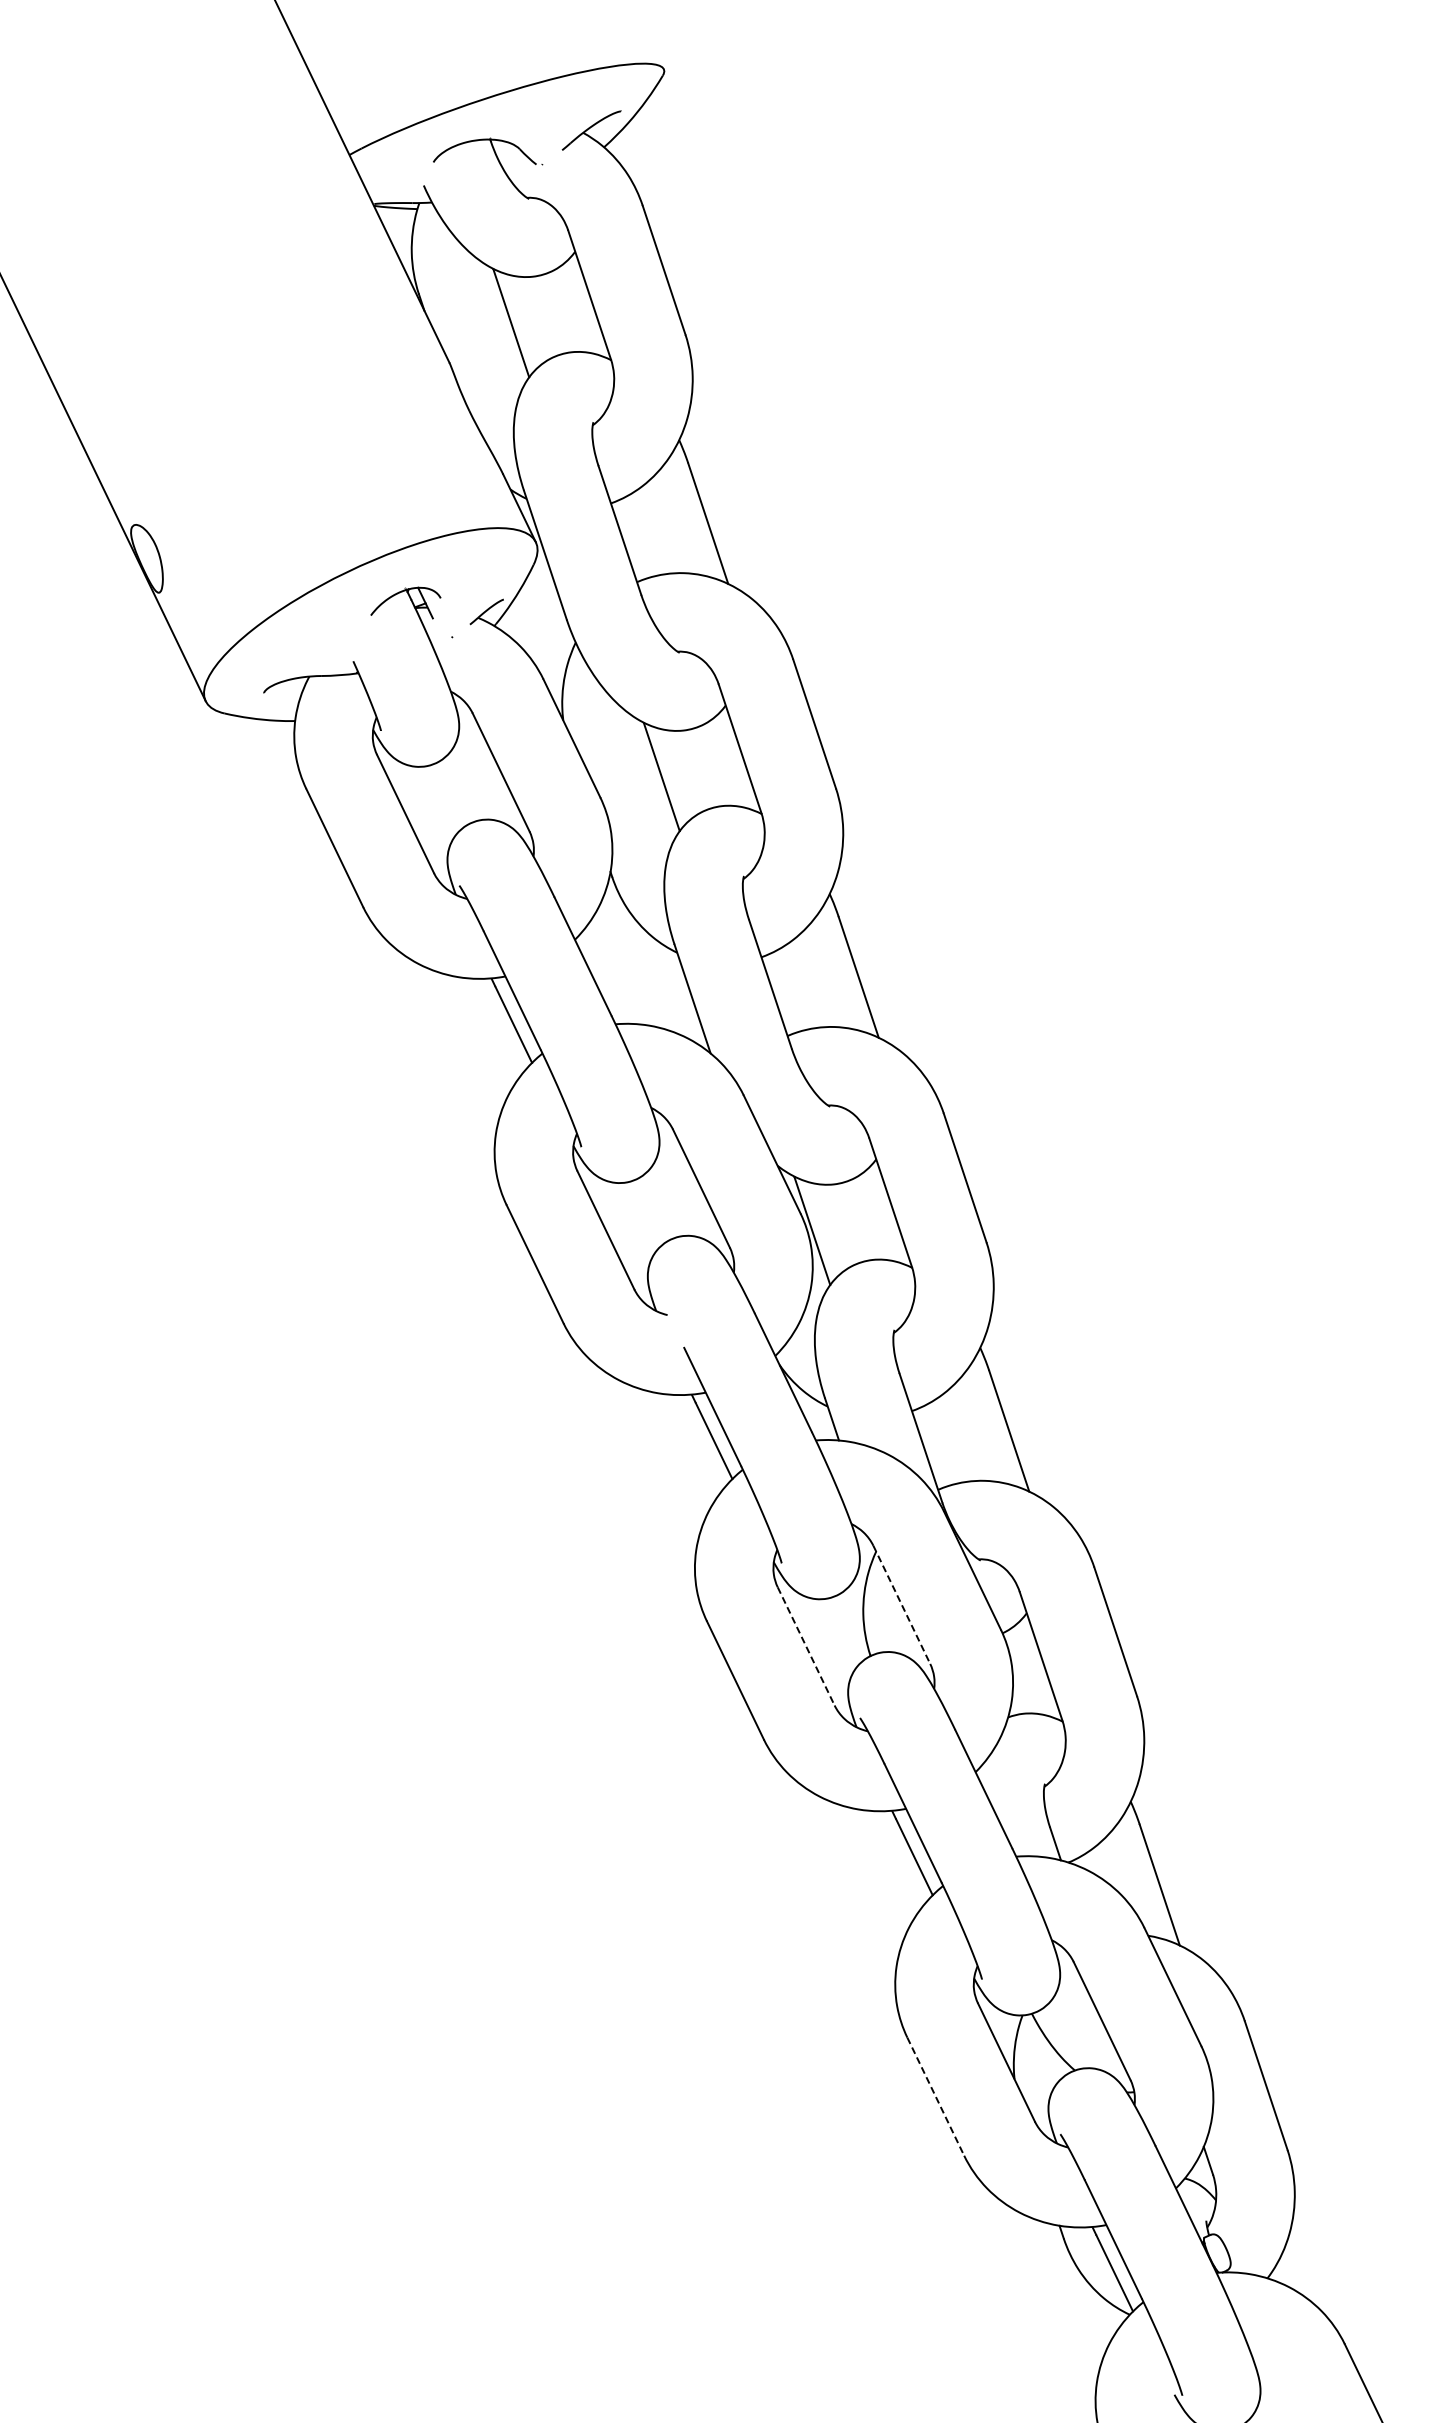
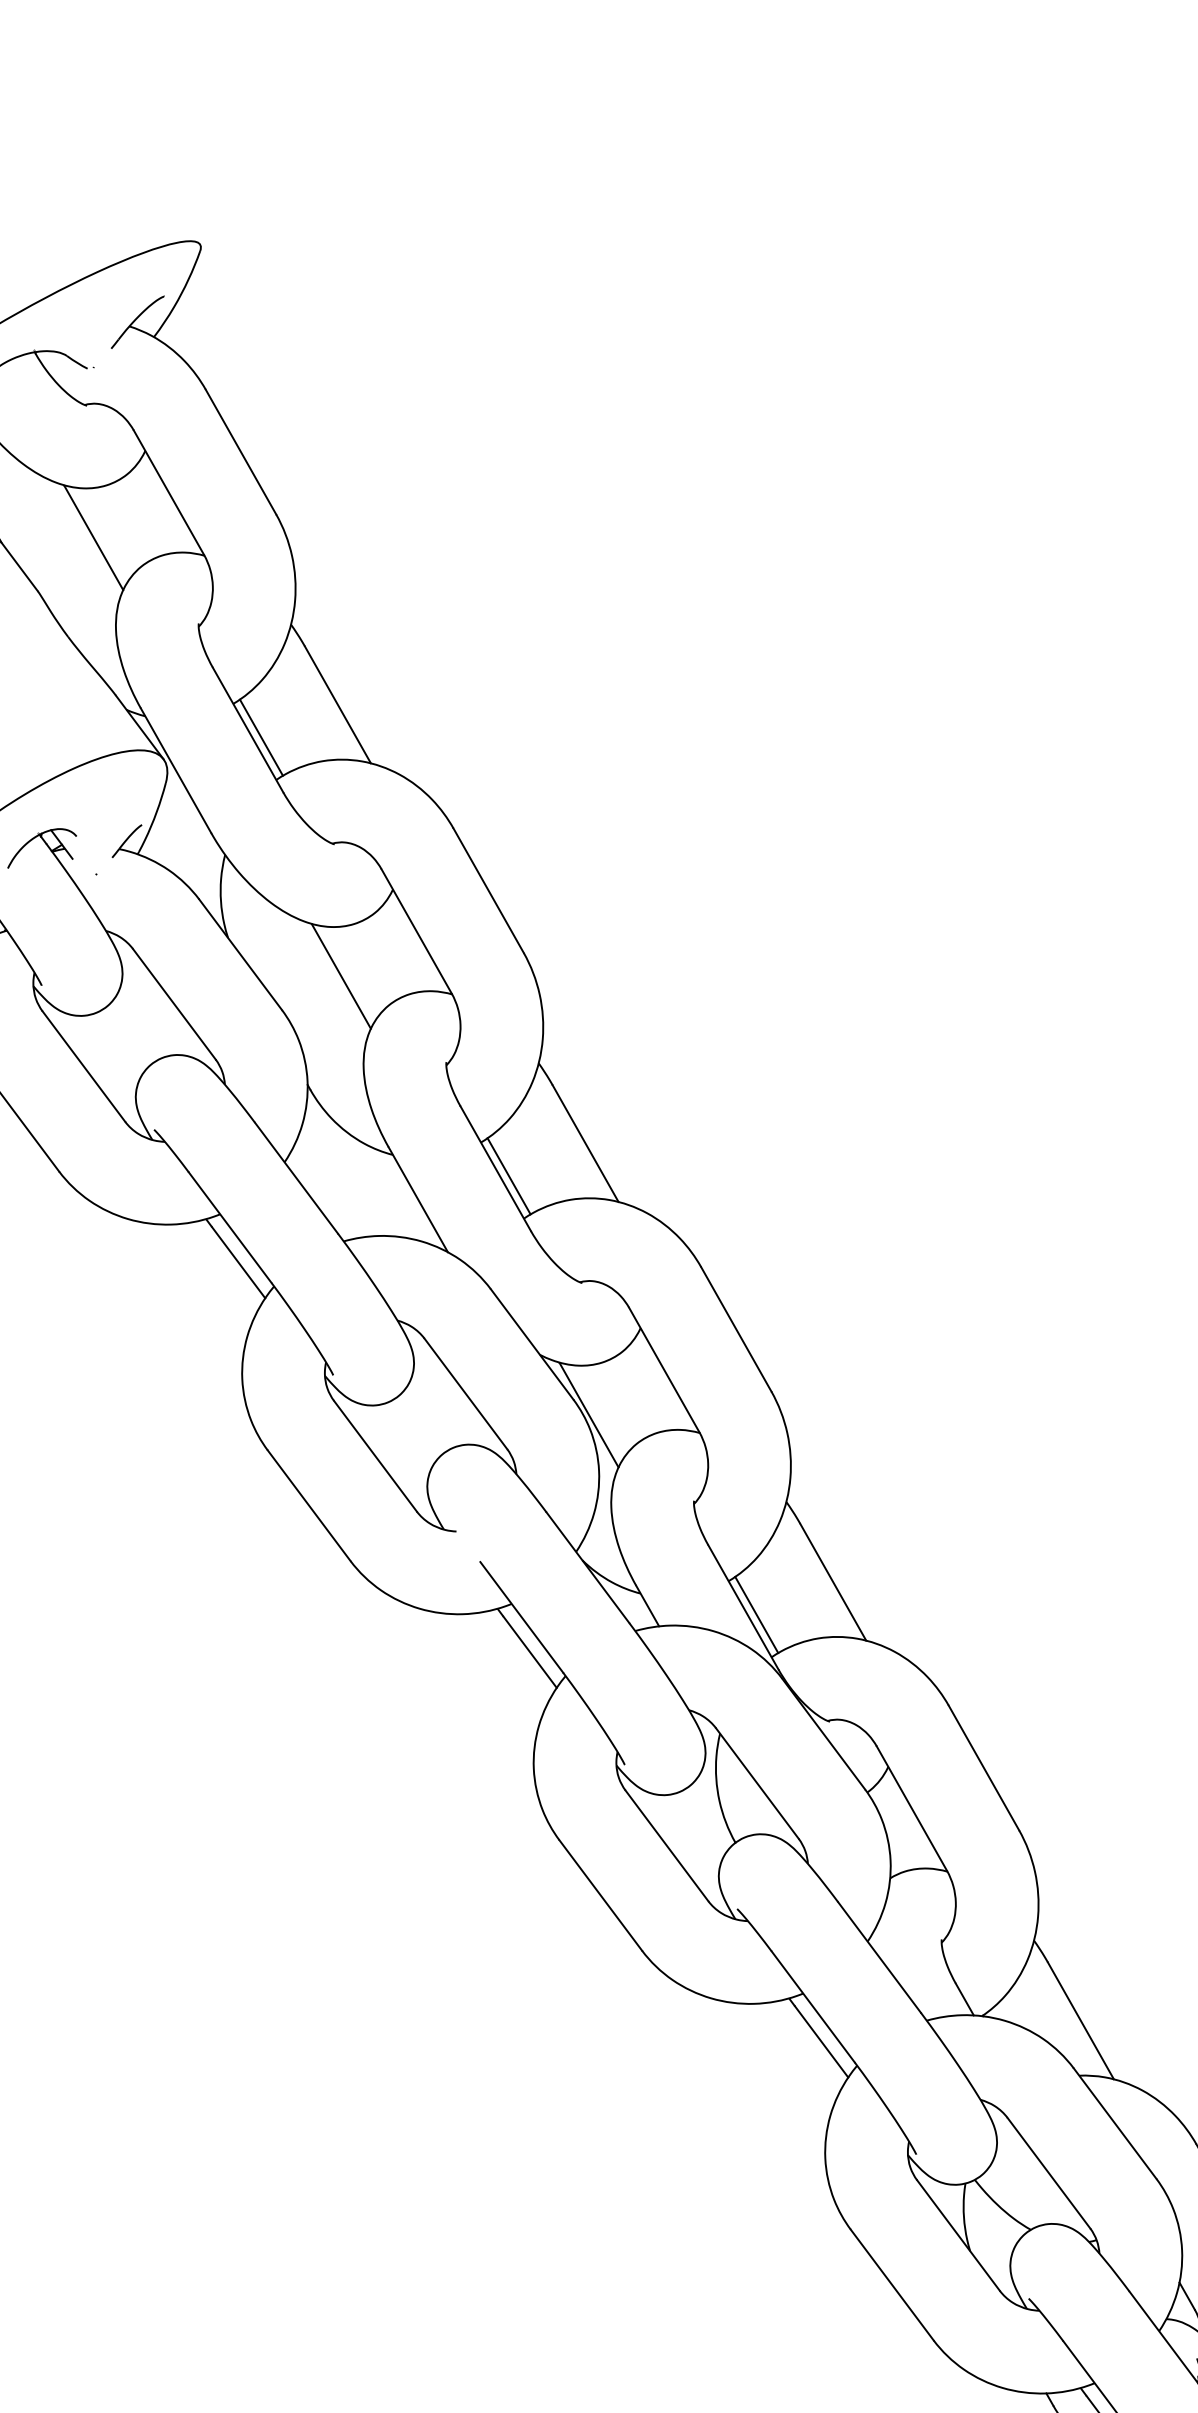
line: (630, 539) -> (260, 737), added
line: (781, 993) -> (509, 1175), added
line: (931, 1447) -> (756, 1614), added
line: (901, 1604) -> (757, 1783), dashed -> solid
line: (806, 1646) -> (667, 1845), dashed -> solid
line: (935, 2096) -> (891, 2284), dashed -> solid

